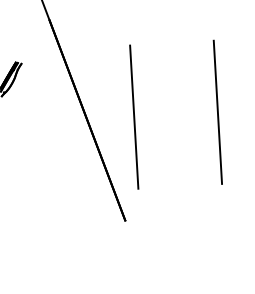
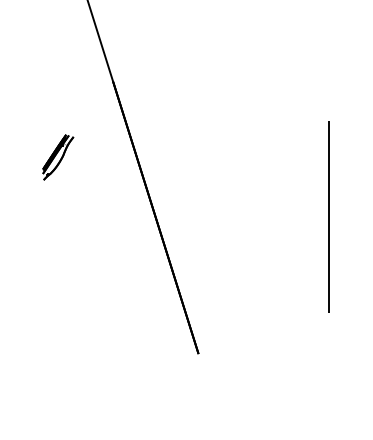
line: (133, 116) -> (217, 216), removed

